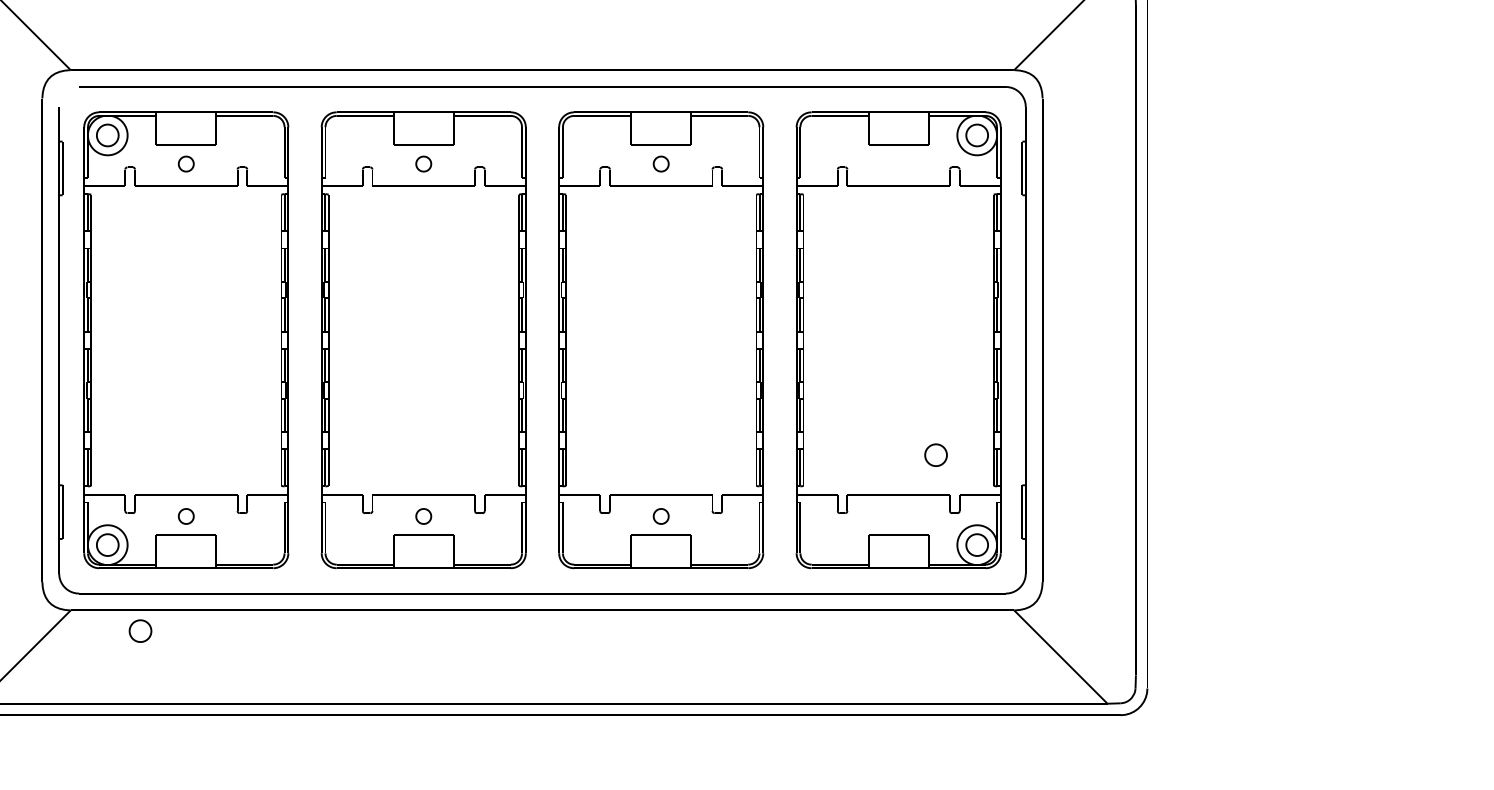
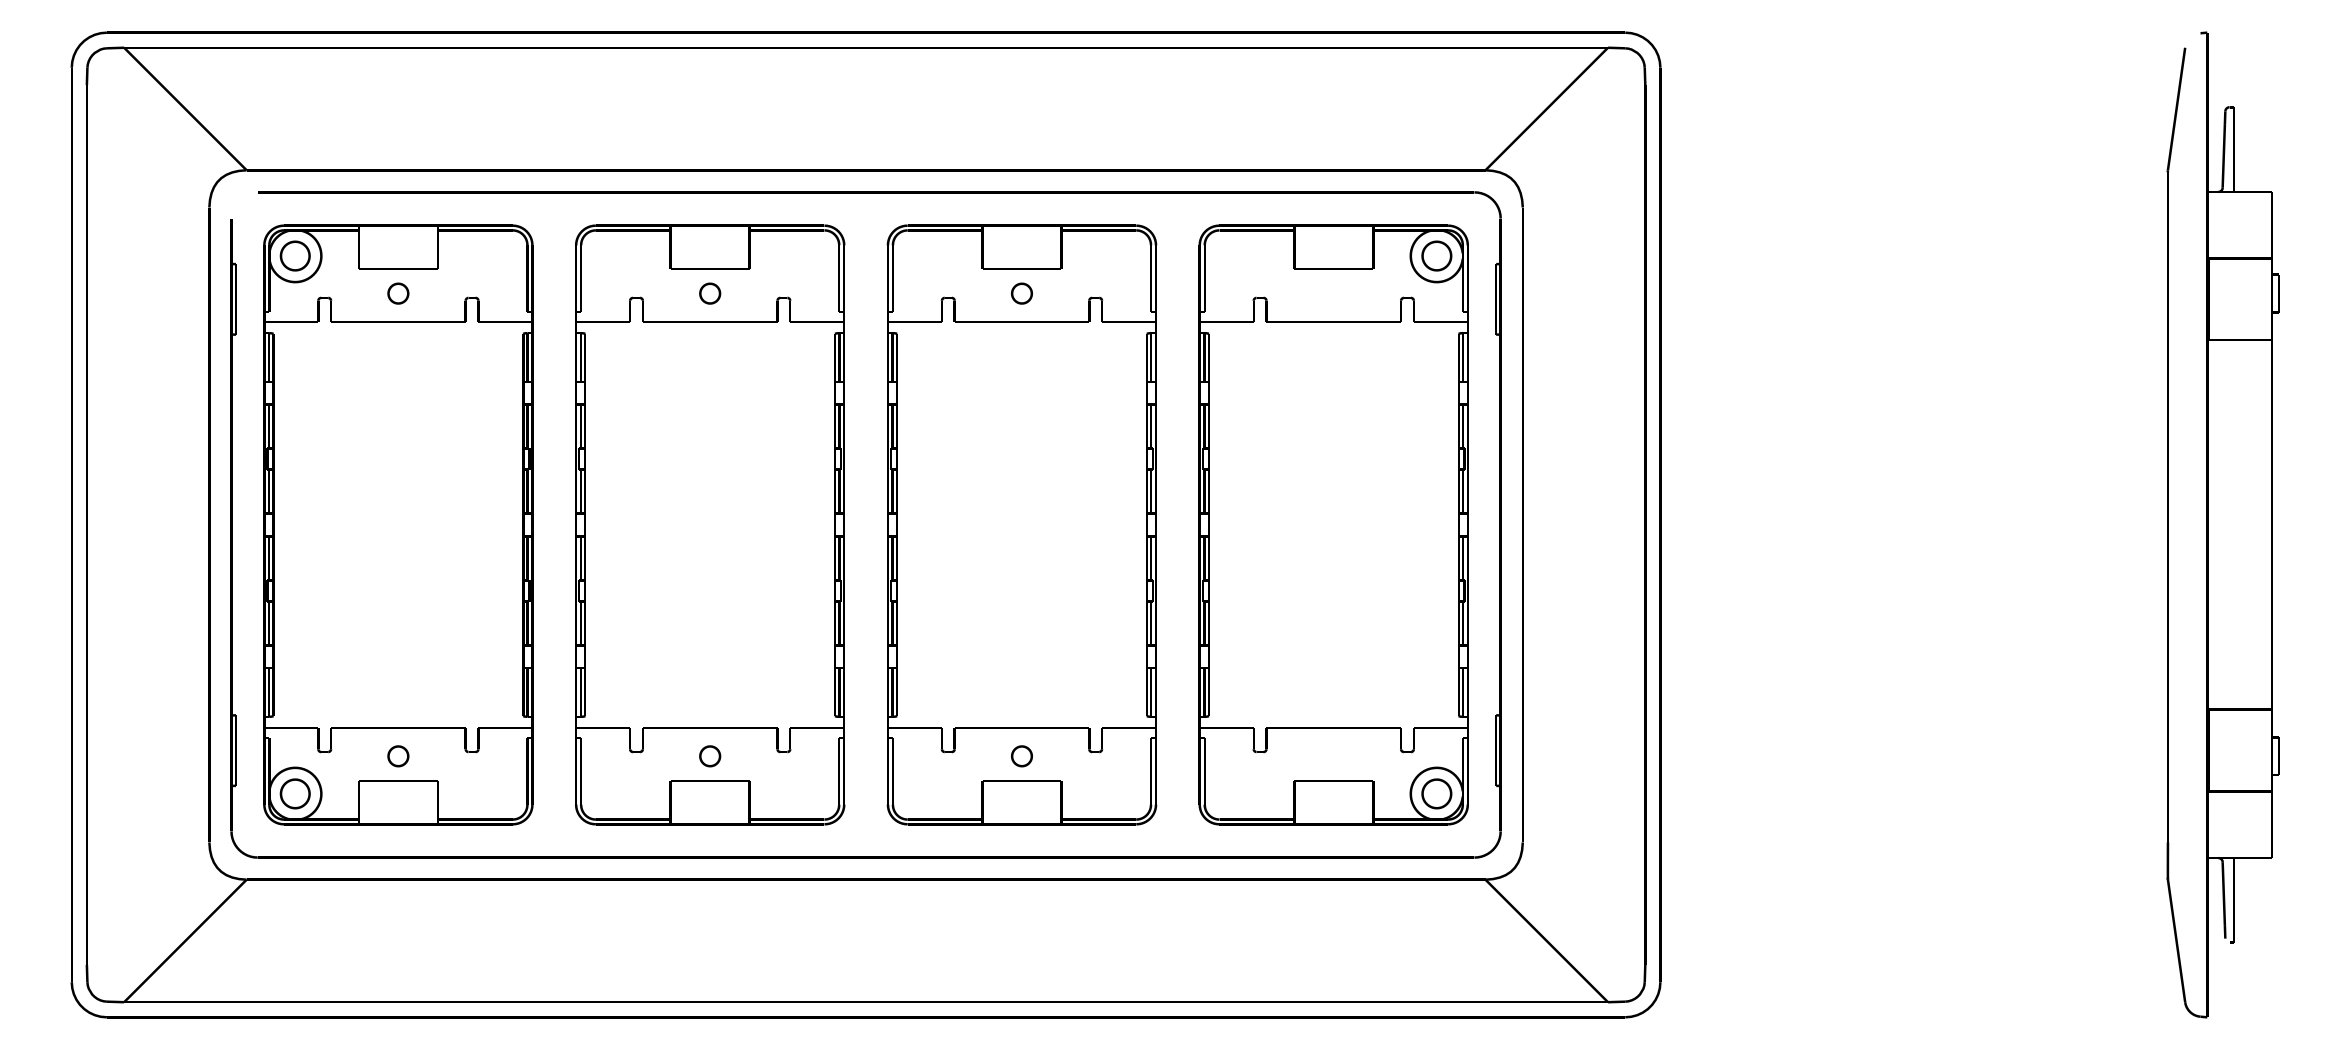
part: (935, 454) -> (1382, 675), removed
part: (139, 630) -> (337, 906), removed

